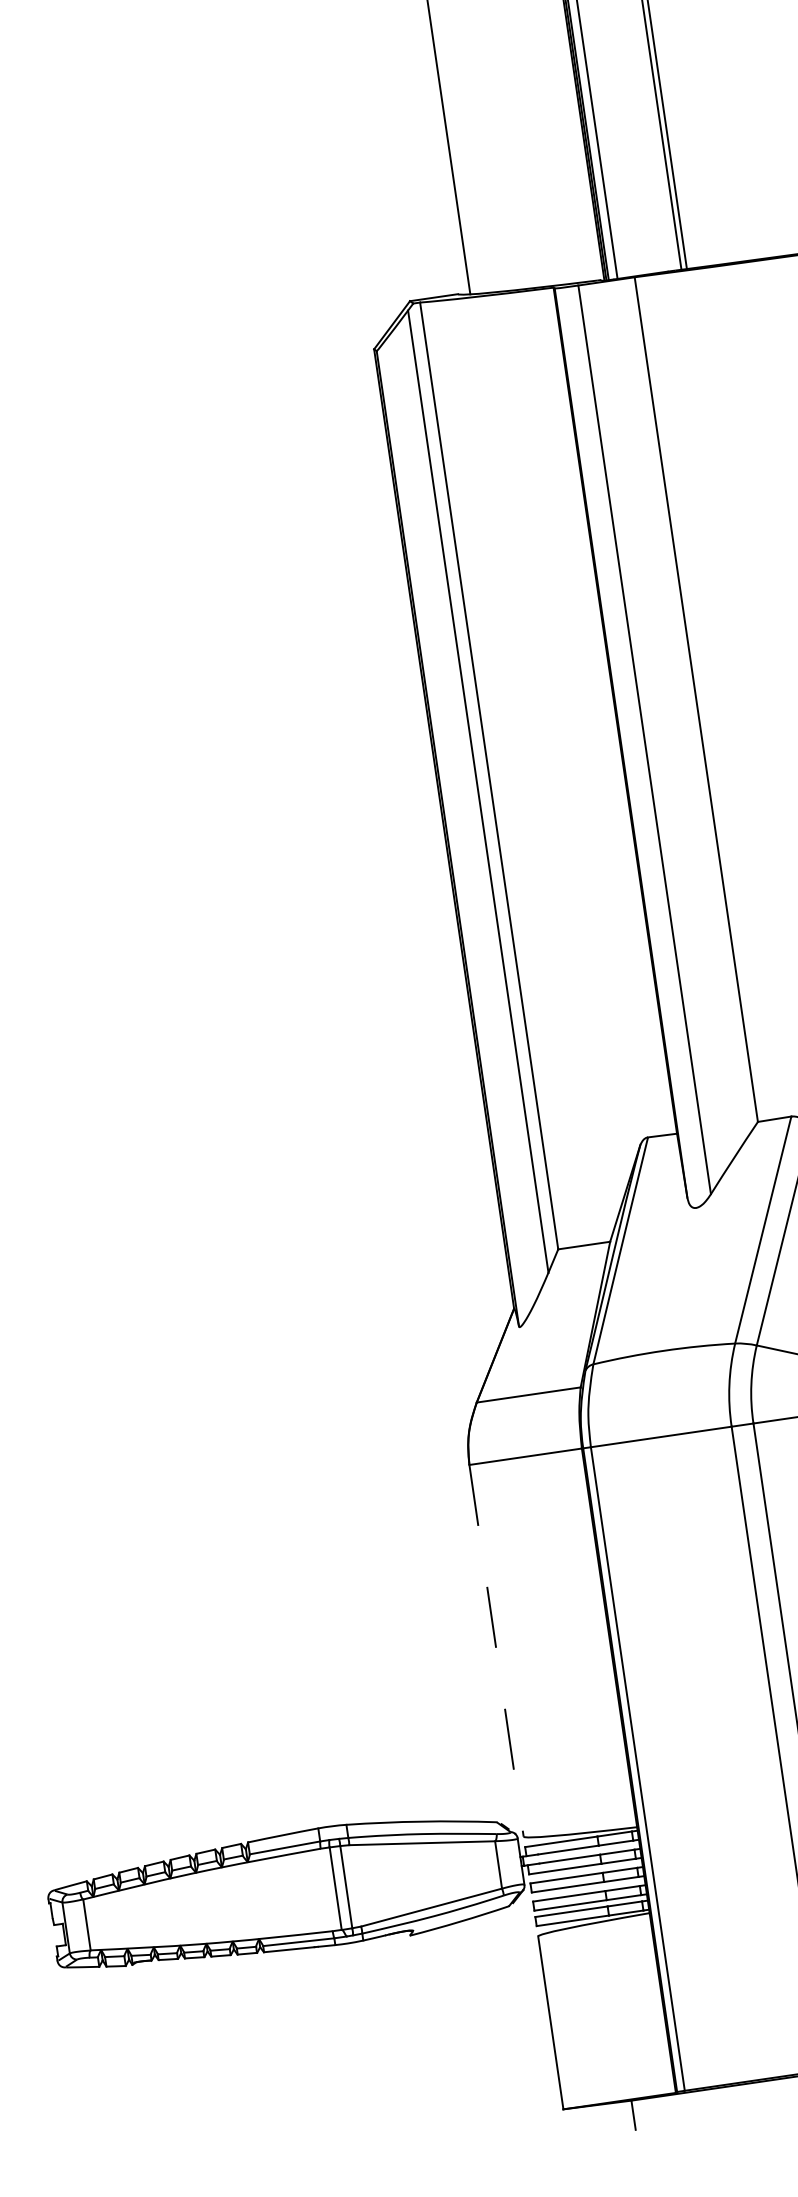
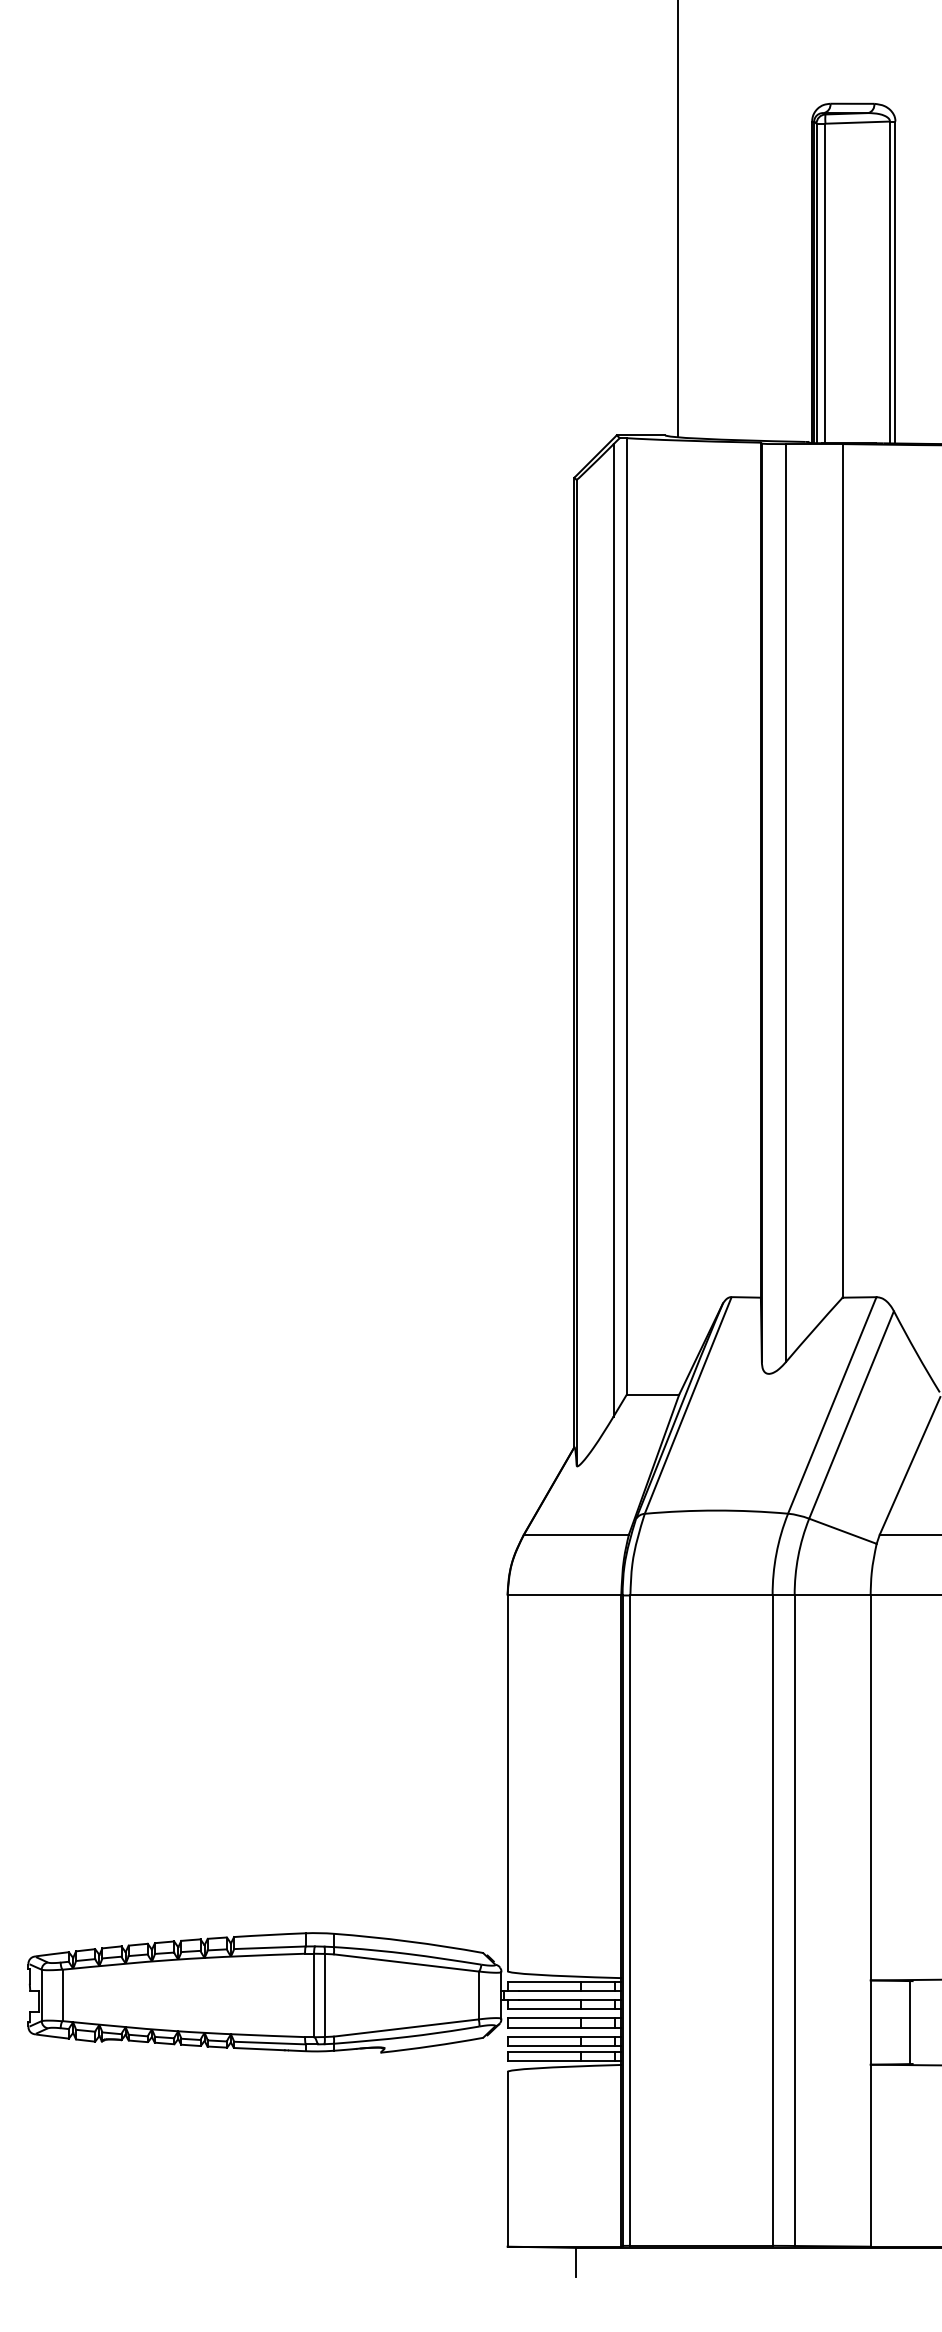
line: (496, 1651) -> (507, 1783), dashed -> solid

